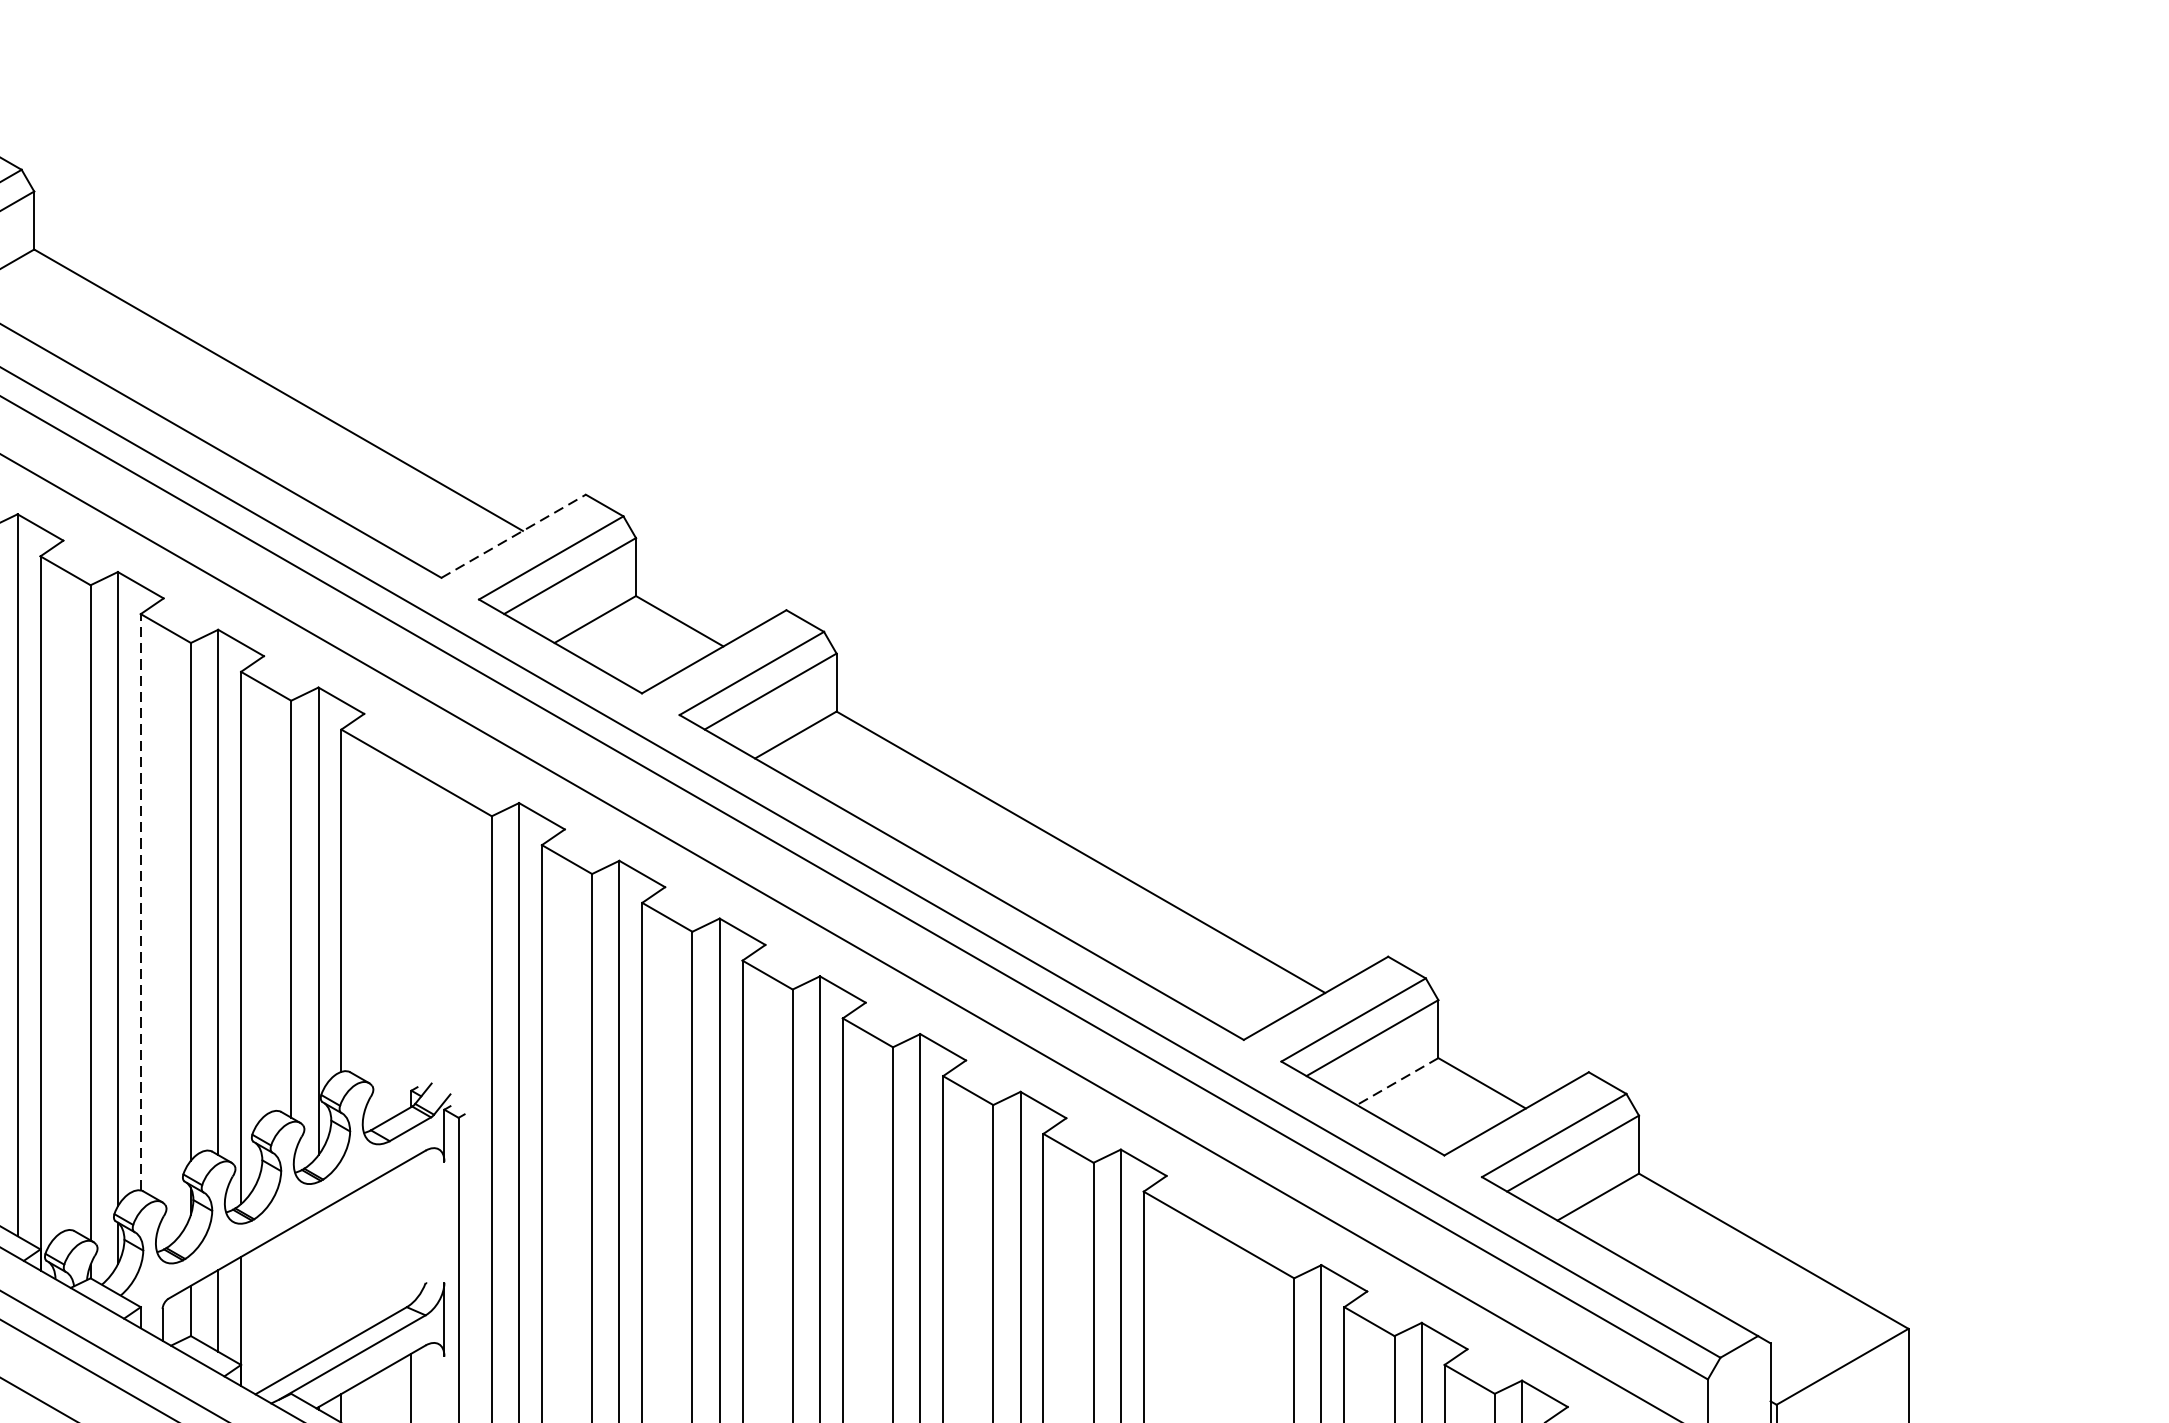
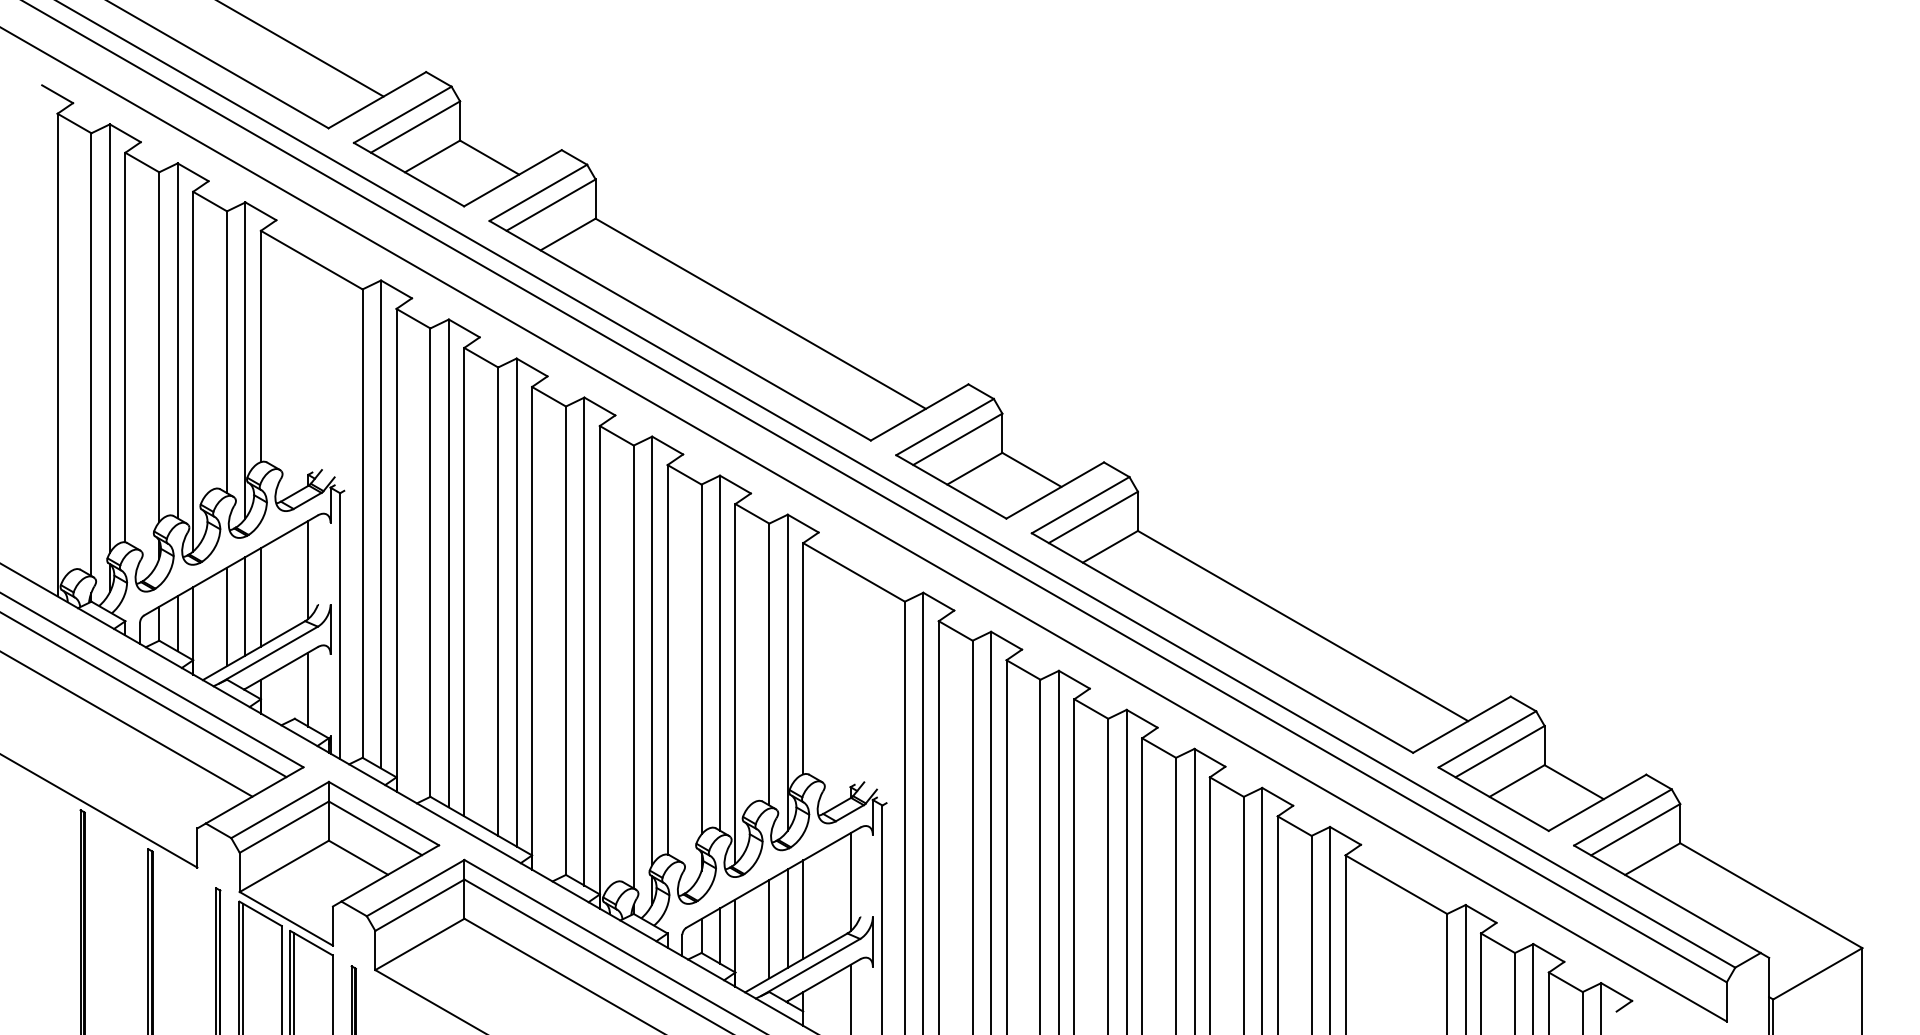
line: (514, 536) -> (920, 412), dashed -> solid
line: (140, 901) -> (667, 659), dashed -> solid
line: (1398, 1082) -> (1517, 781), dashed -> solid
line: (411, 1231) -> (850, 882), added
line: (341, 1271) -> (803, 909), added
line: (318, 1285) -> (787, 918), added
line: (291, 1301) -> (769, 929), added

